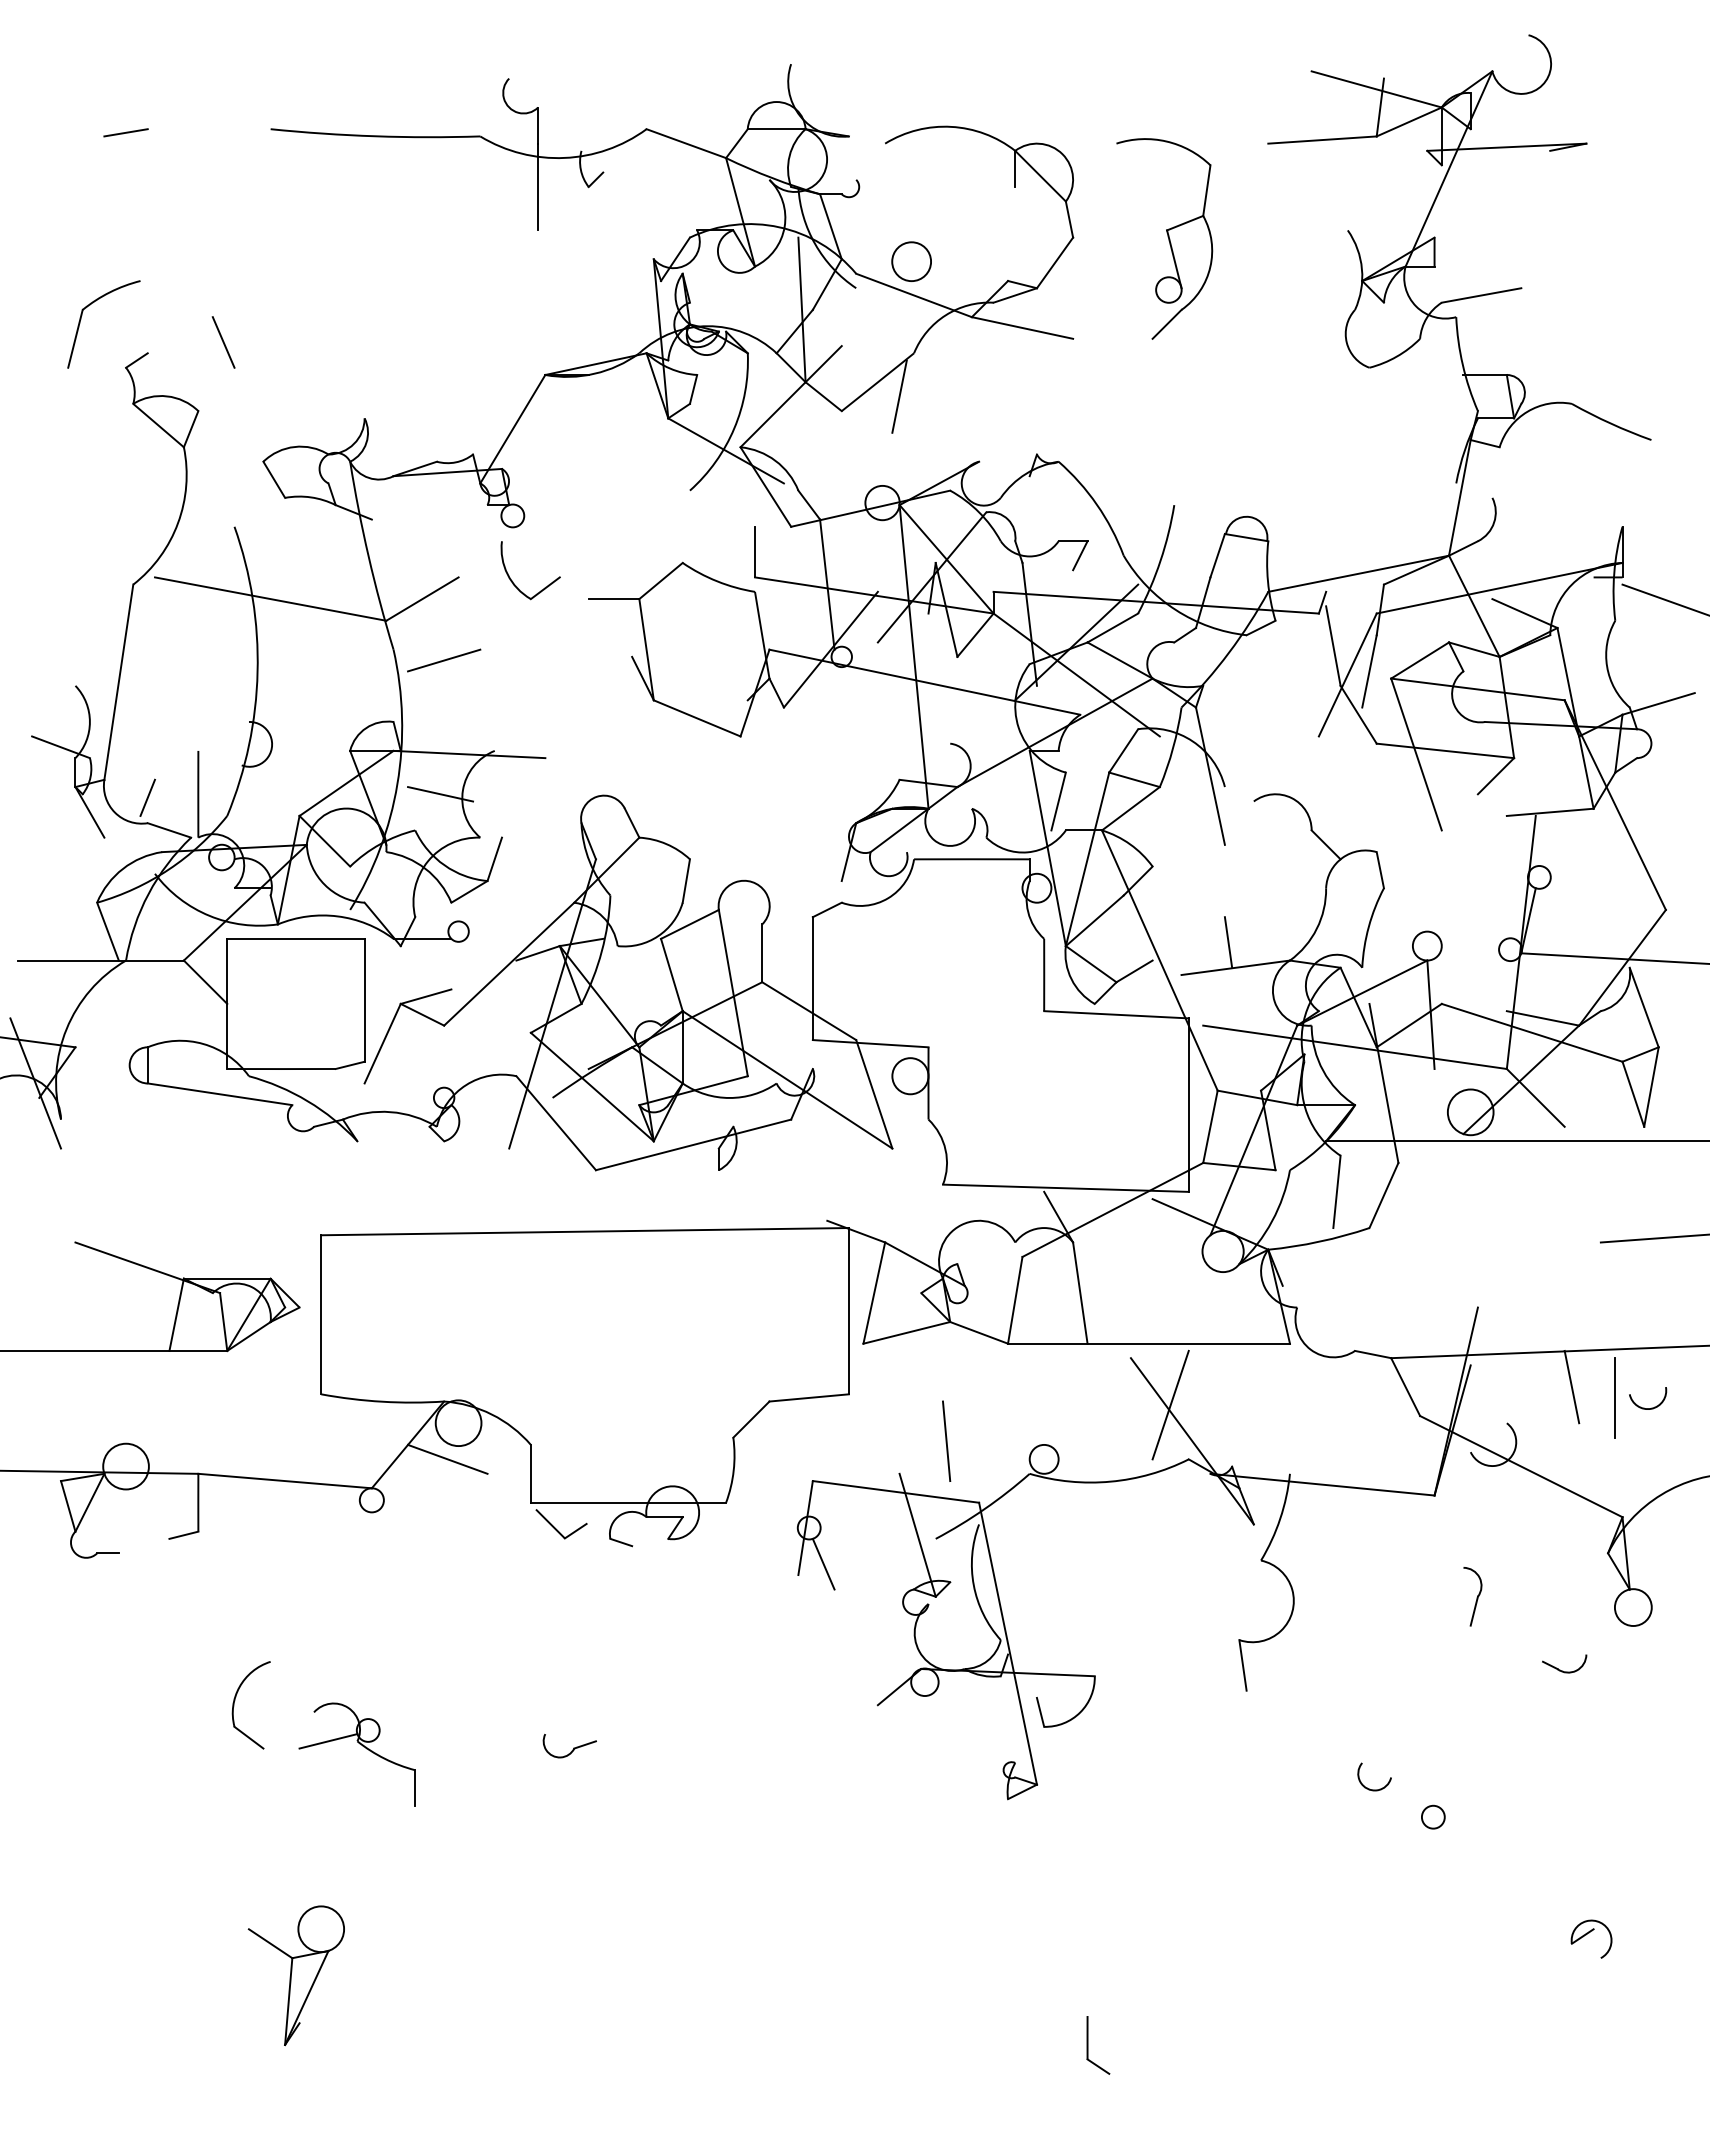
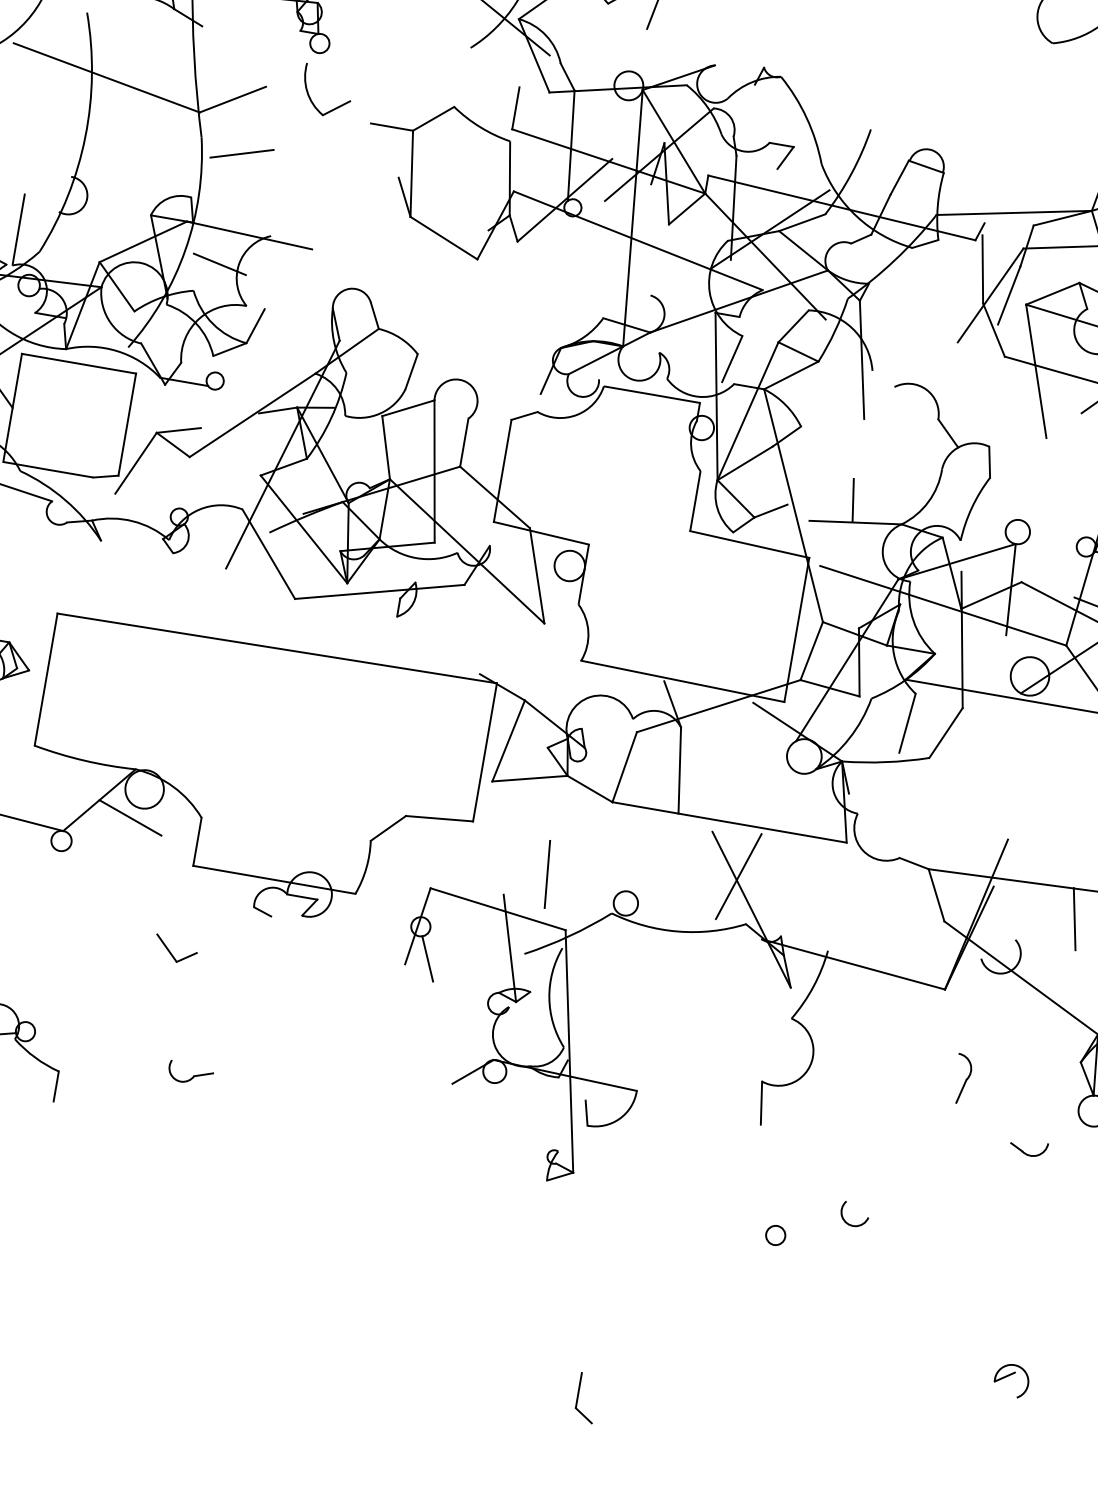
part: (556, 1528) -> (171, 952), moved
circle: (1433, 1816) -> (775, 1234), moved

